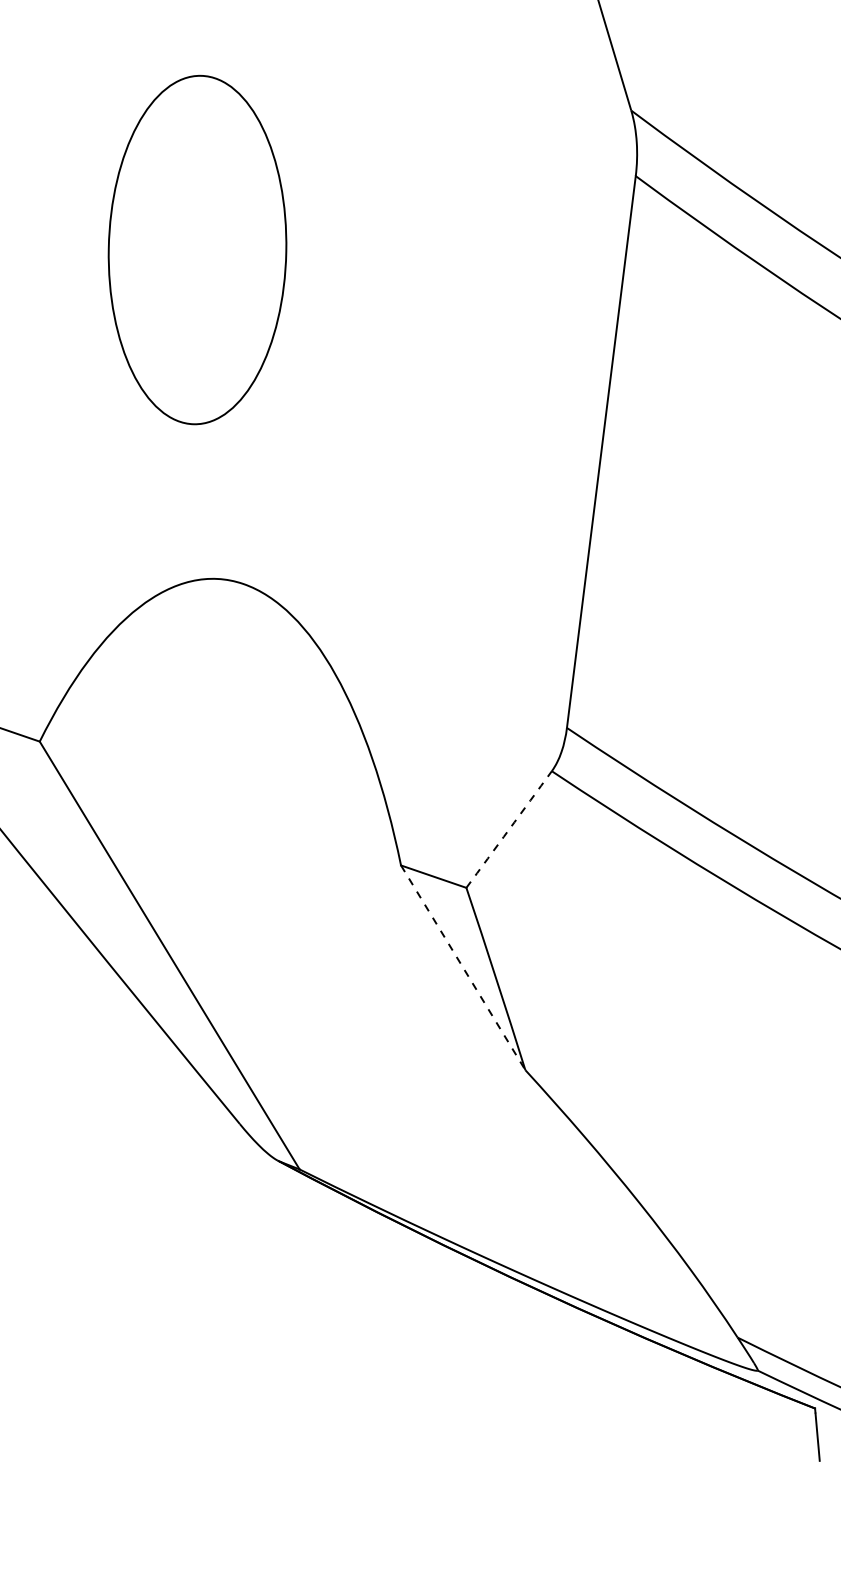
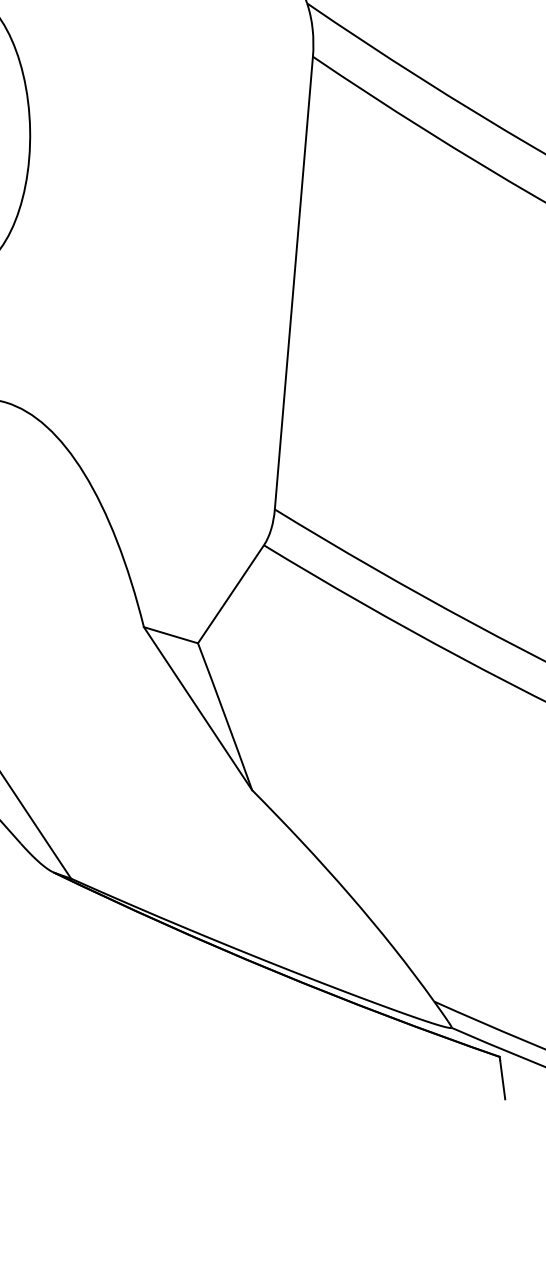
arc: (509, 829) -> (231, 594), dashed -> solid
line: (463, 967) -> (198, 708), dashed -> solid

